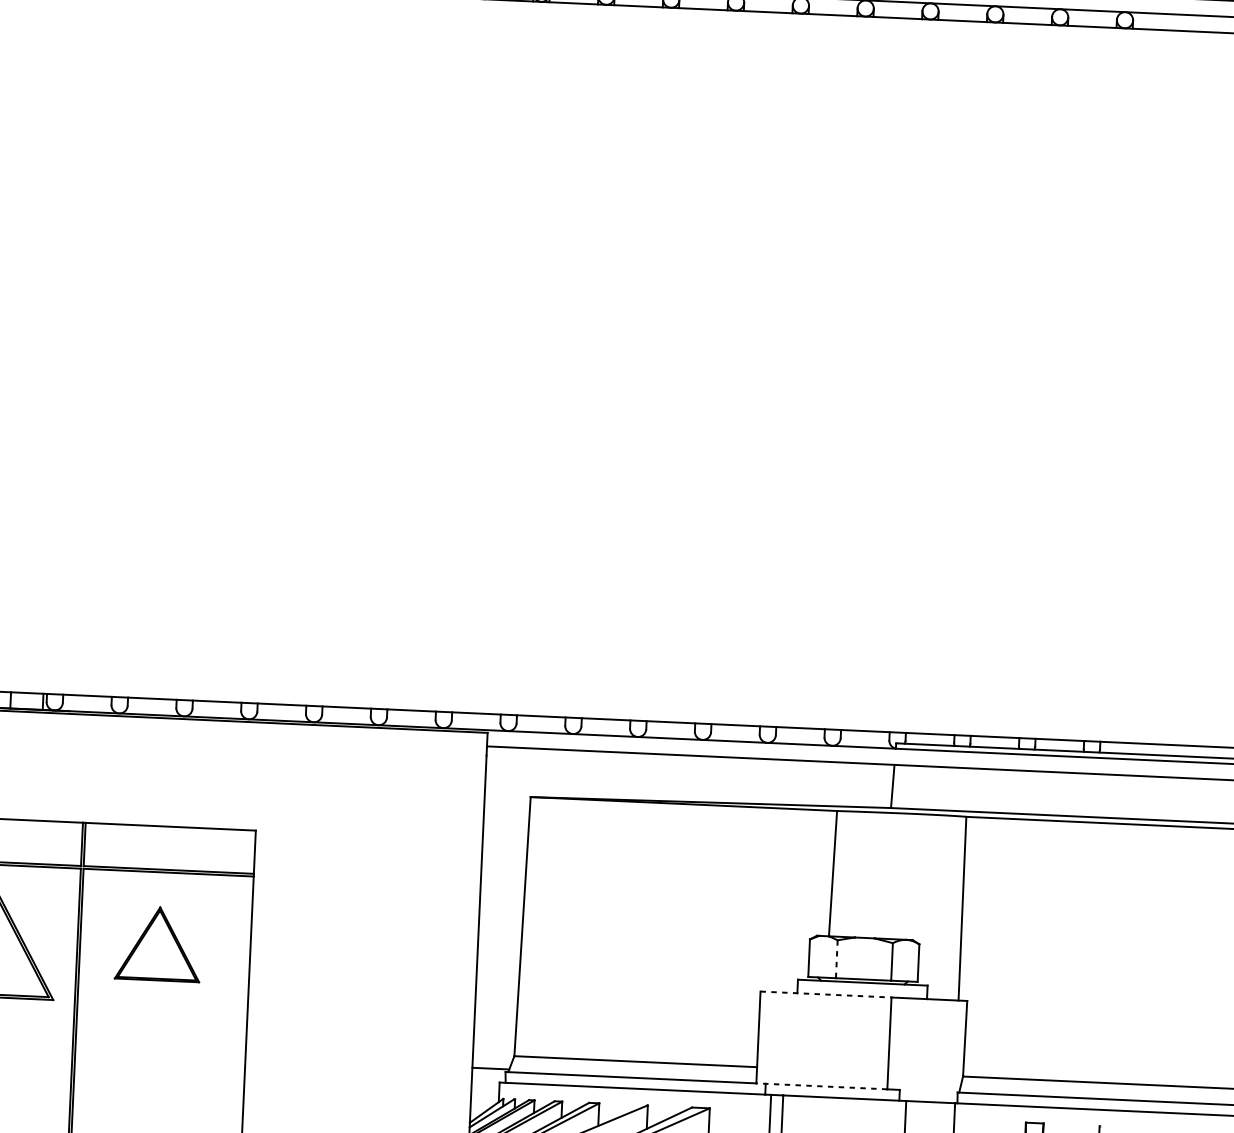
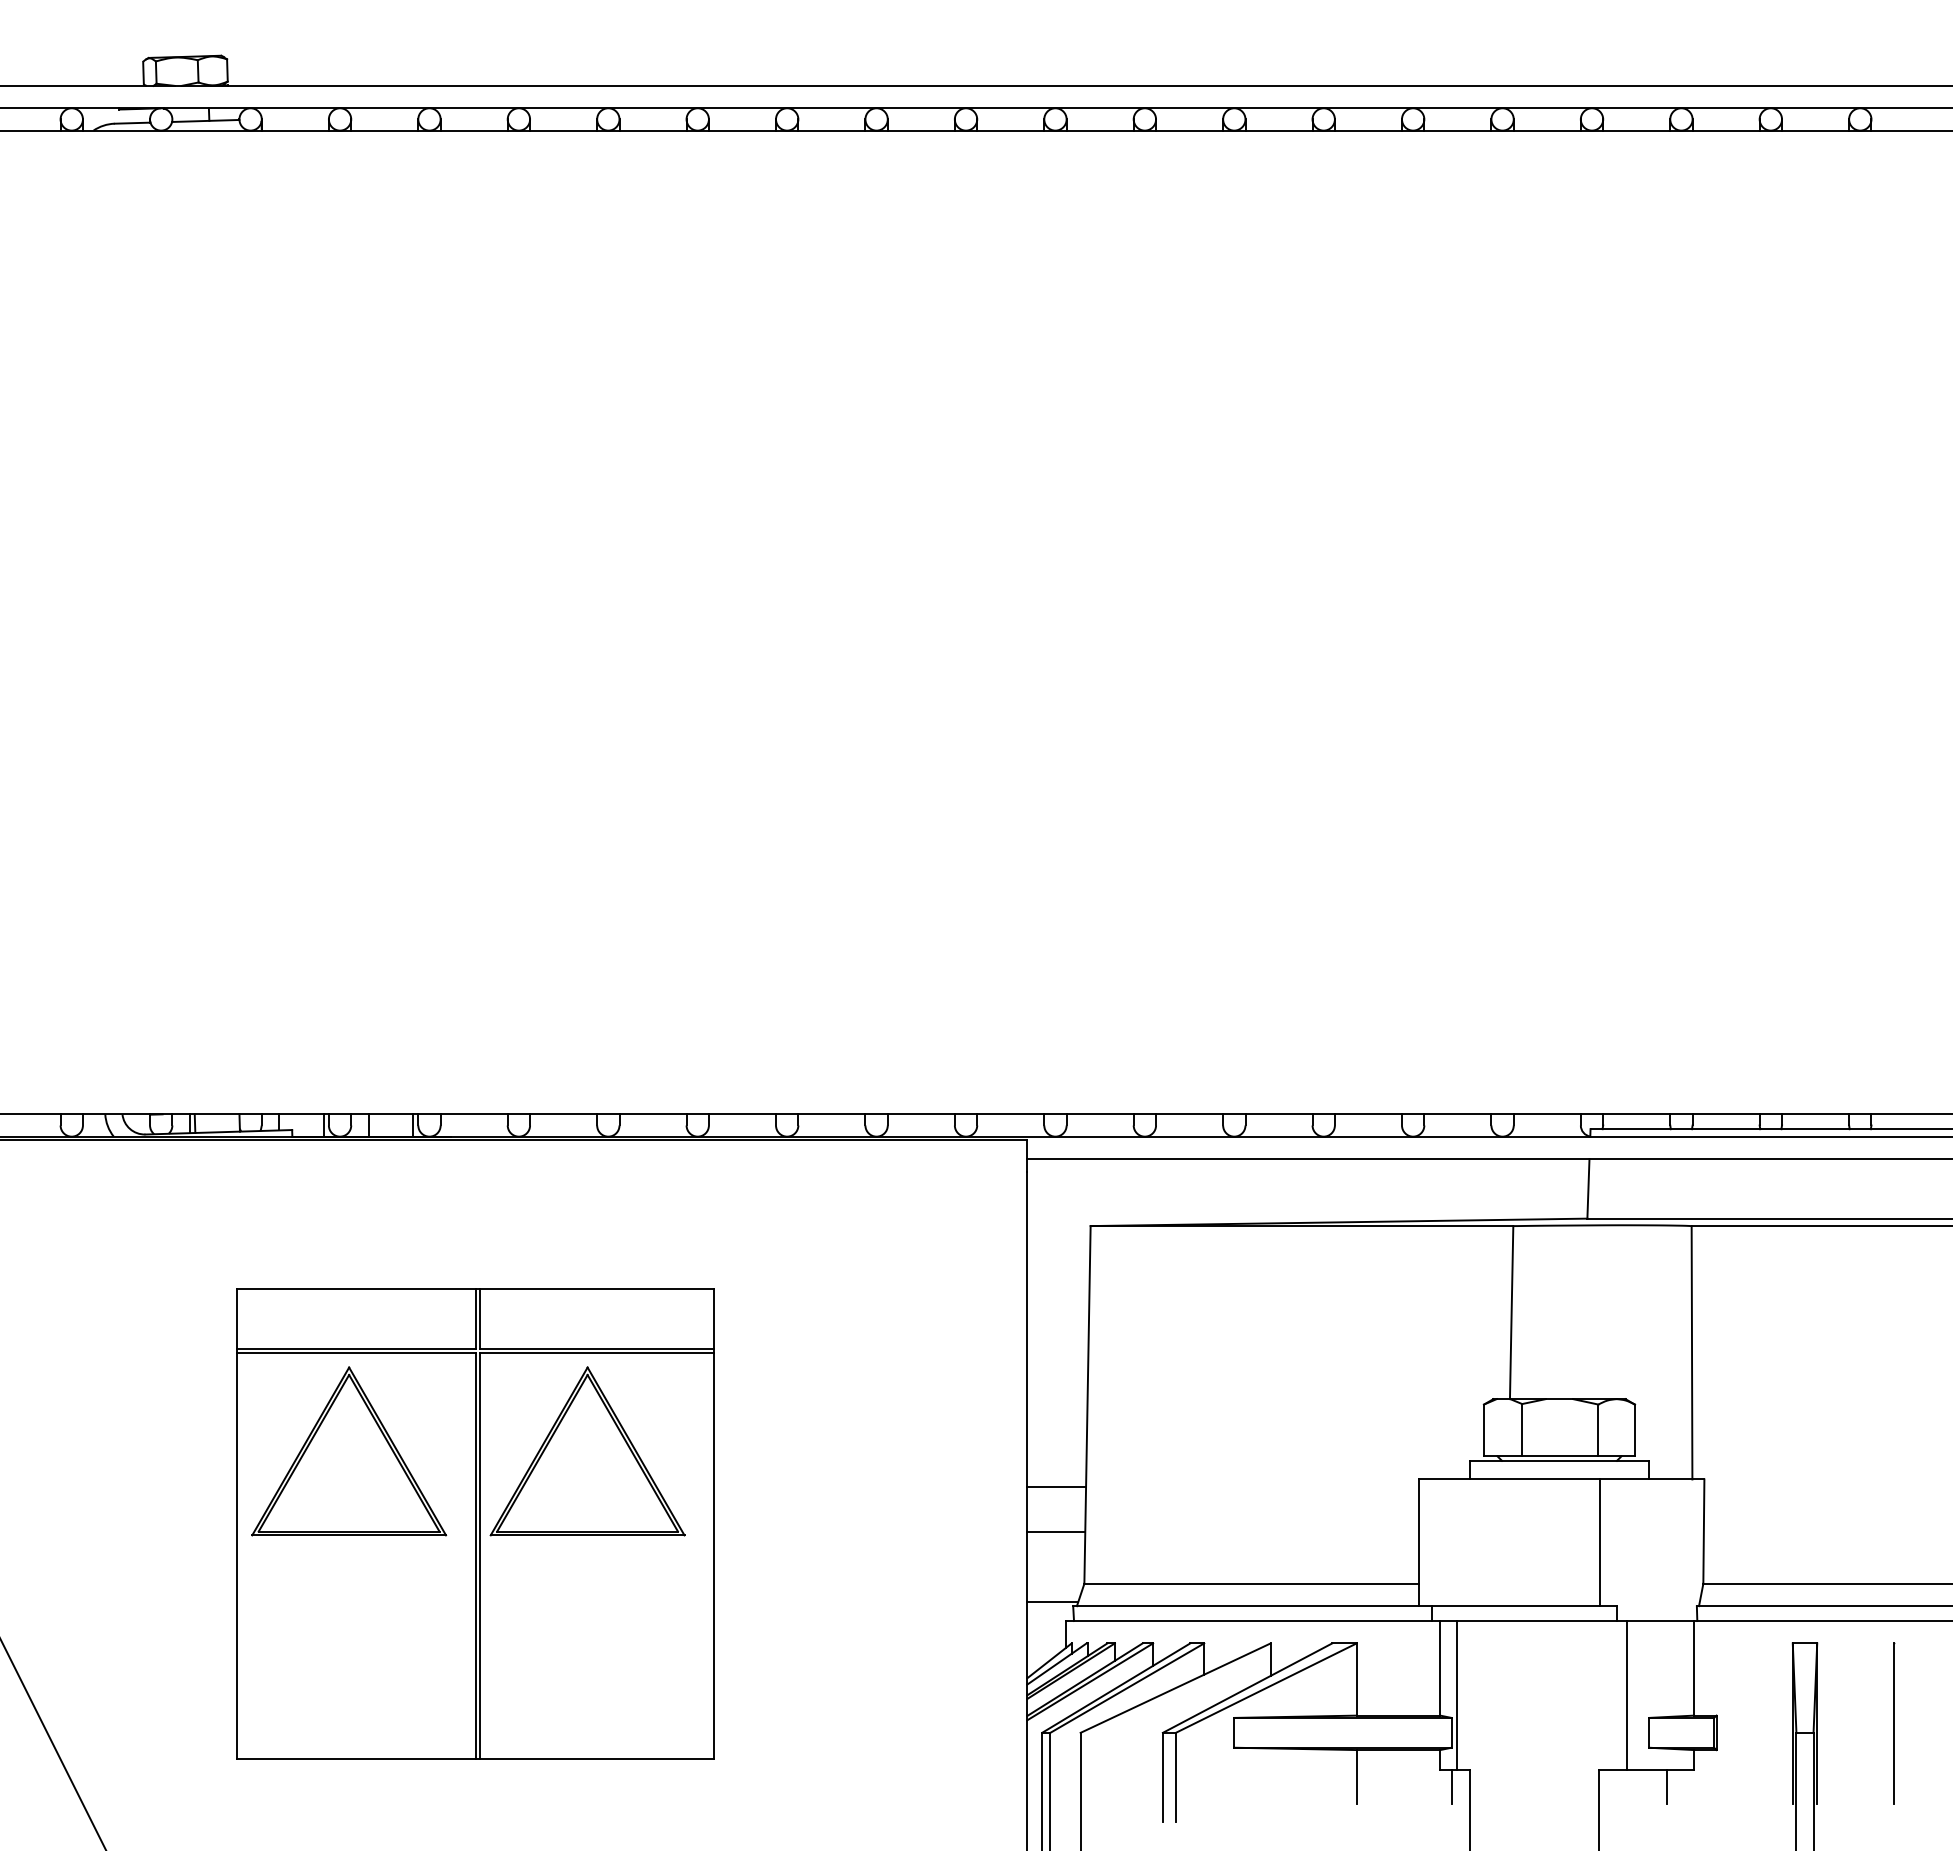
part: (158, 943) -> (587, 1451), size x1.67
line: (837, 959) -> (1522, 1430), dashed -> solid
line: (497, 984) -> (1056, 1486), added
line: (826, 994) -> (1510, 1479), dashed -> solid
line: (495, 1017) -> (1056, 1531), added
line: (821, 1086) -> (1509, 1606), dashed -> solid

